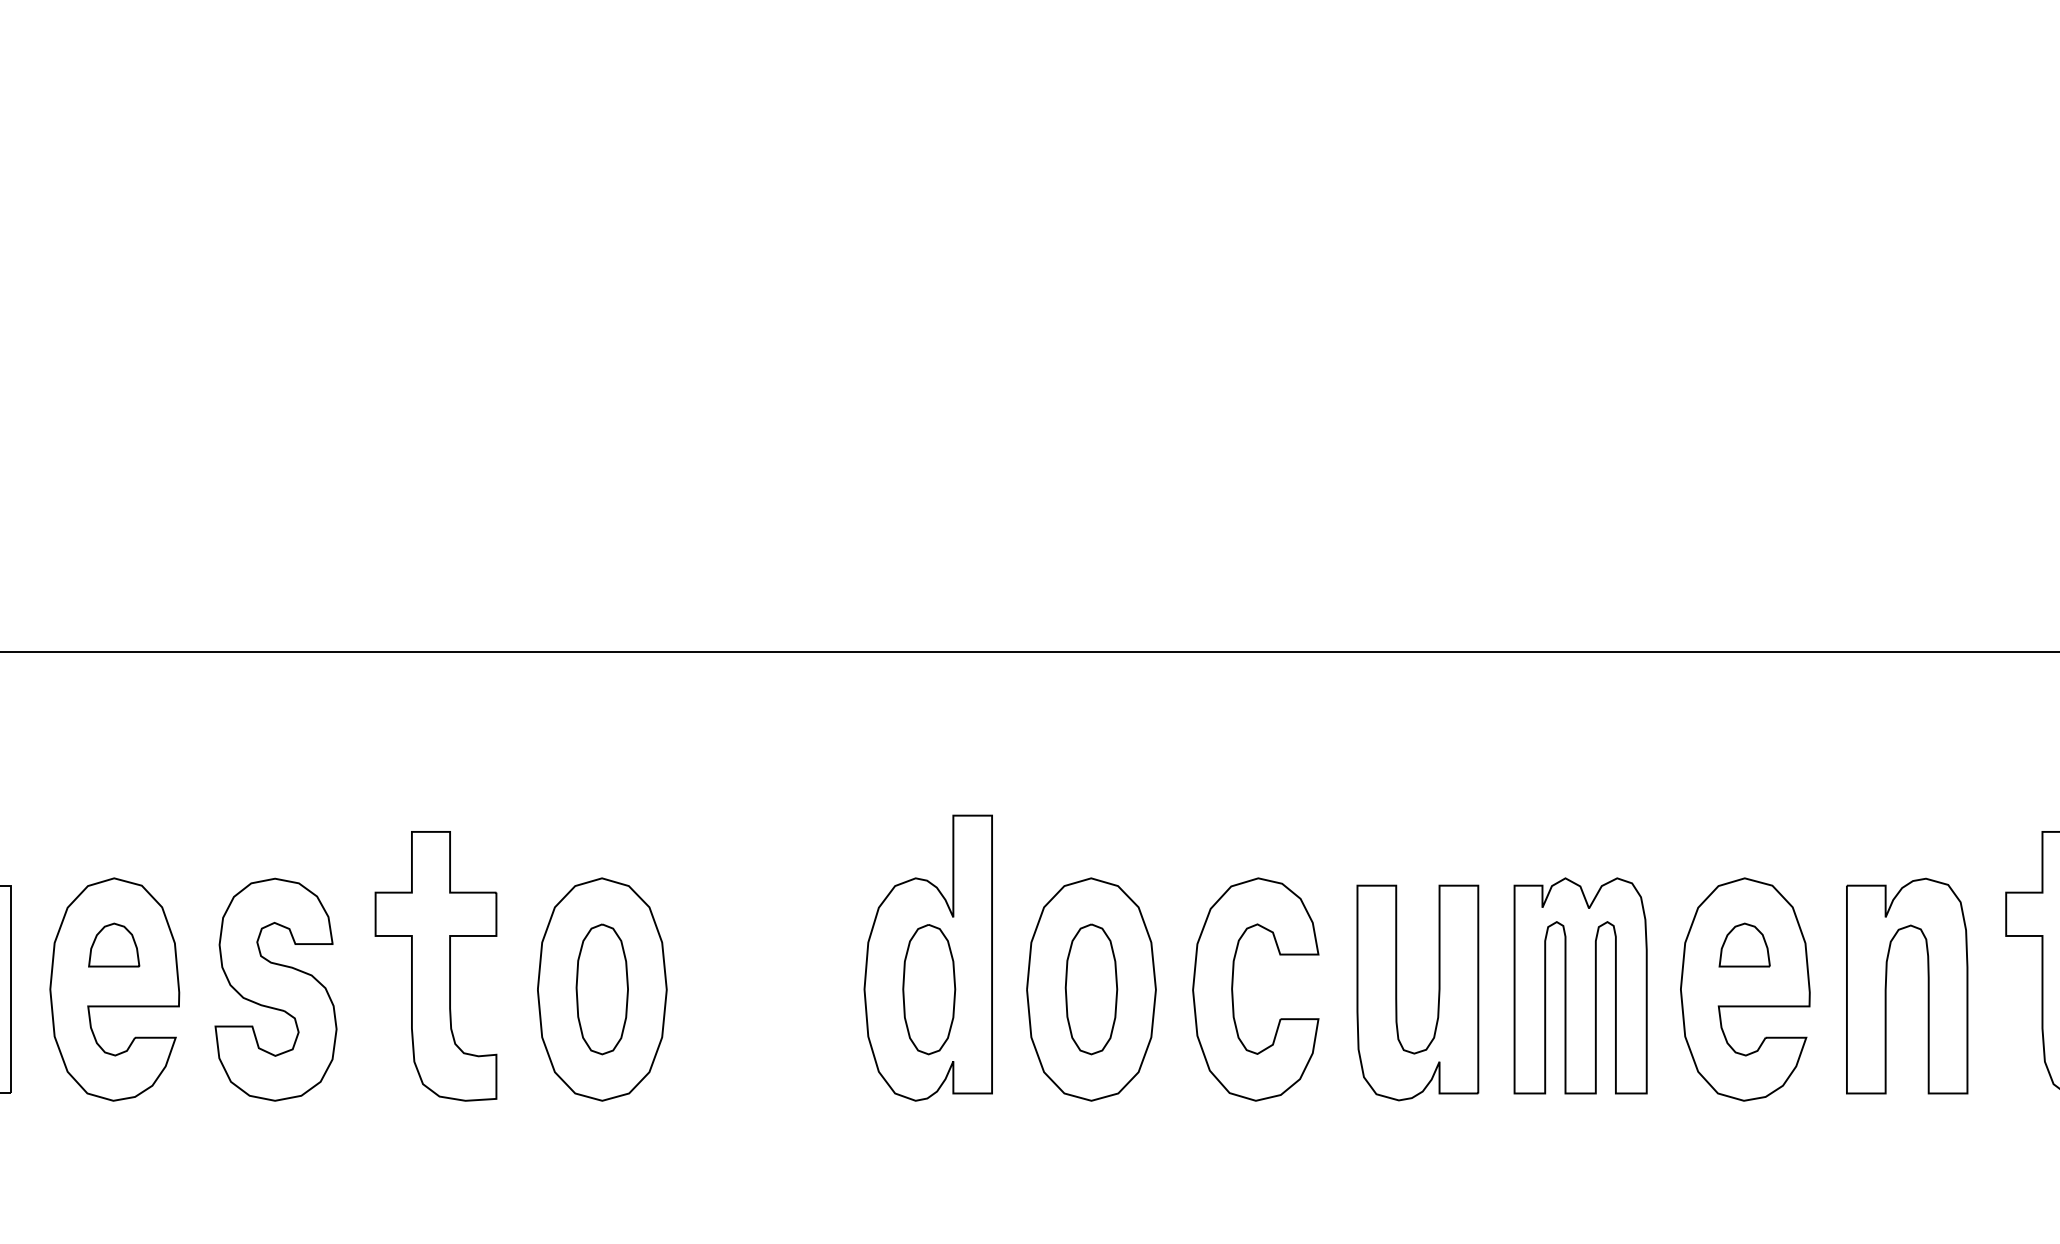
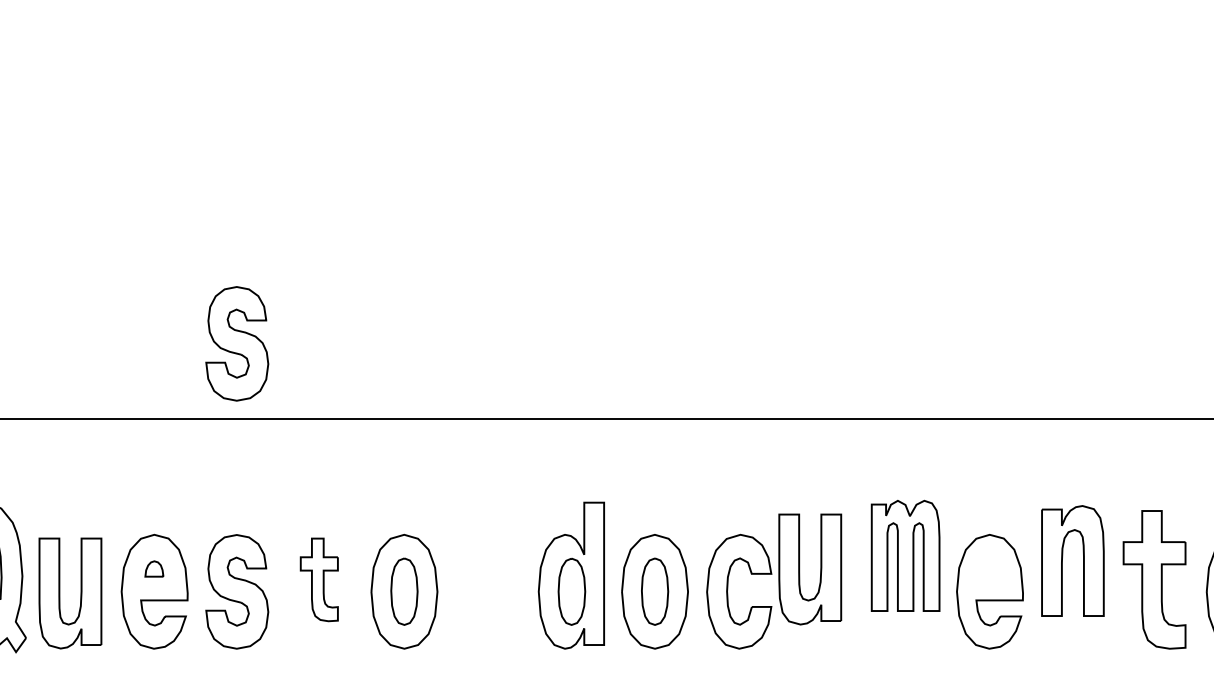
part: (276, 504) -> (237, 343), added
part: (114, 944) -> (154, 568), size x0.7
part: (1744, 944) -> (989, 568), removed
part: (436, 965) -> (319, 579), size x0.6
part: (1580, 985) -> (905, 555), moved
part: (1886, 985) -> (1062, 560), moved
part: (1398, 992) -> (800, 569), moved

